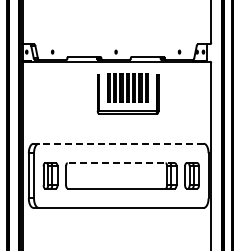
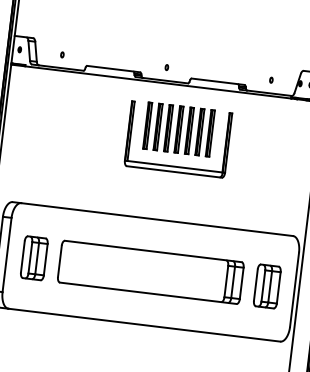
line: (121, 143) -> (157, 219), dashed -> solid
line: (121, 163) -> (153, 252), dashed -> solid

